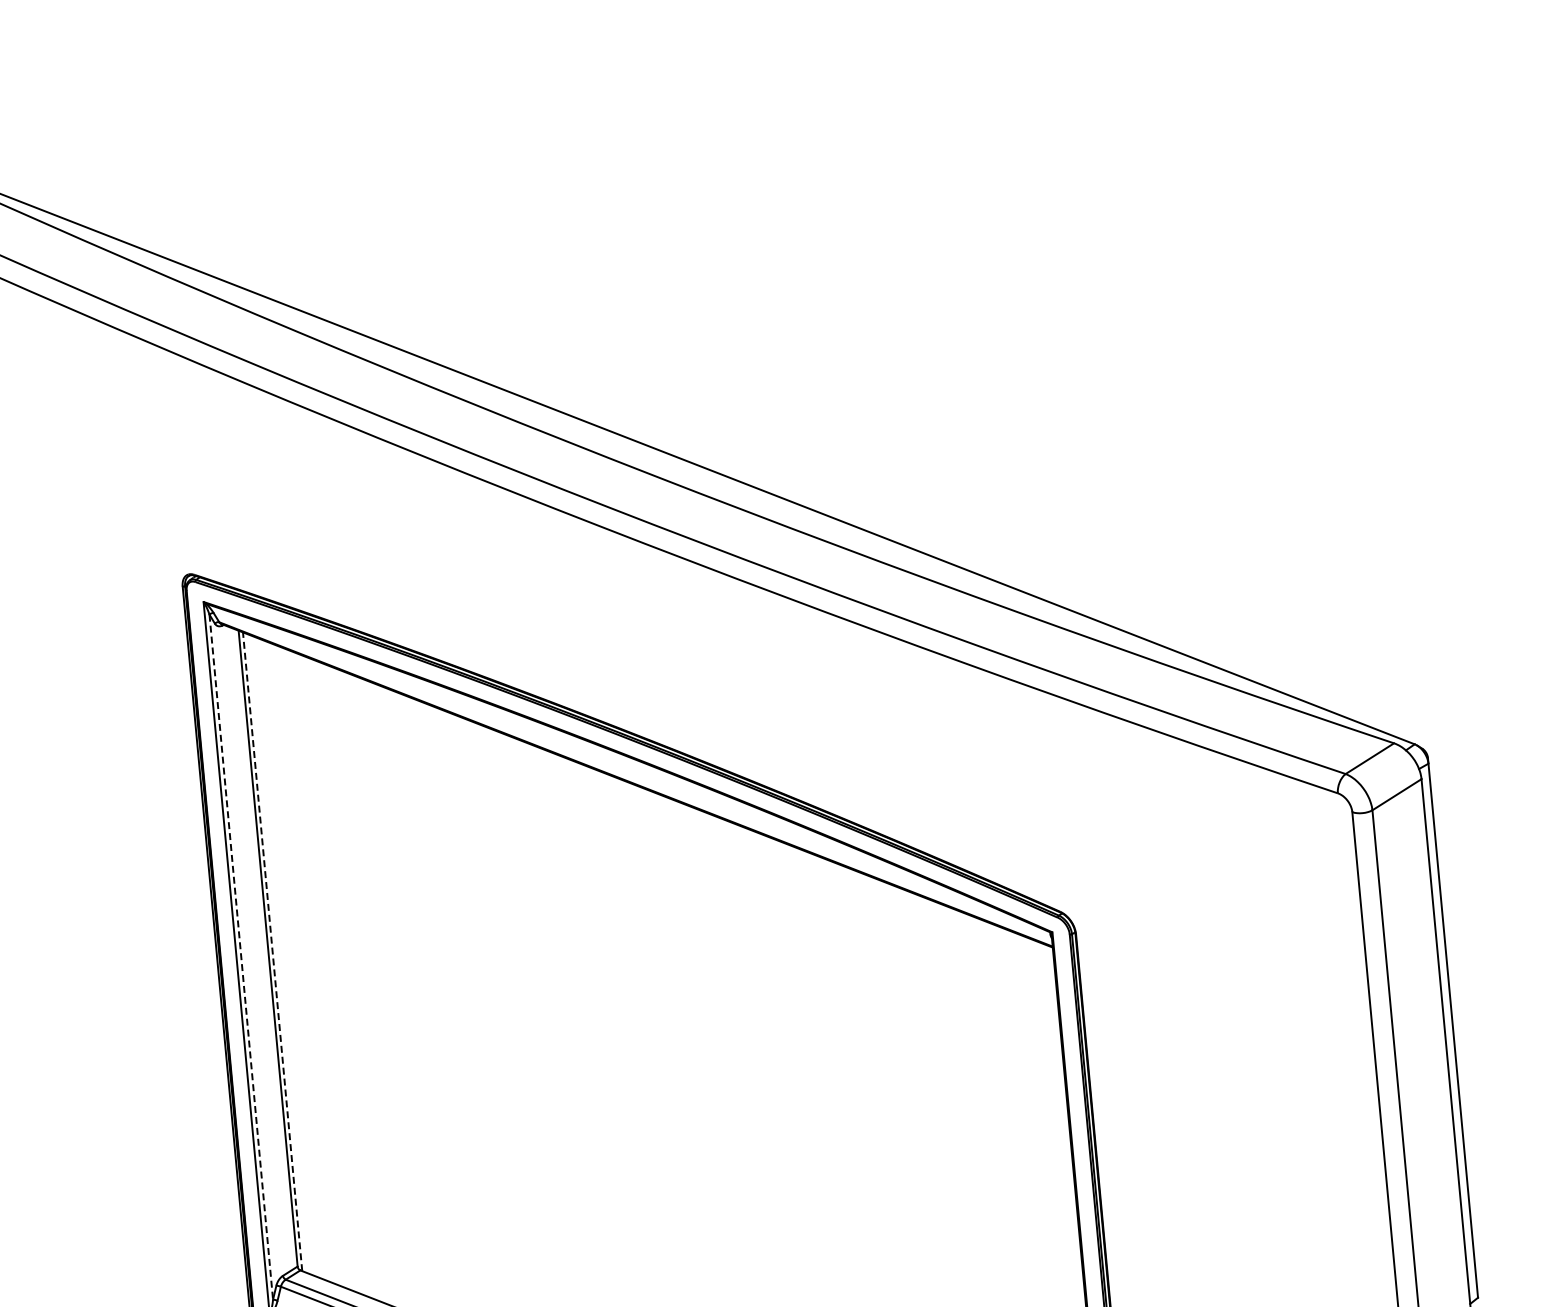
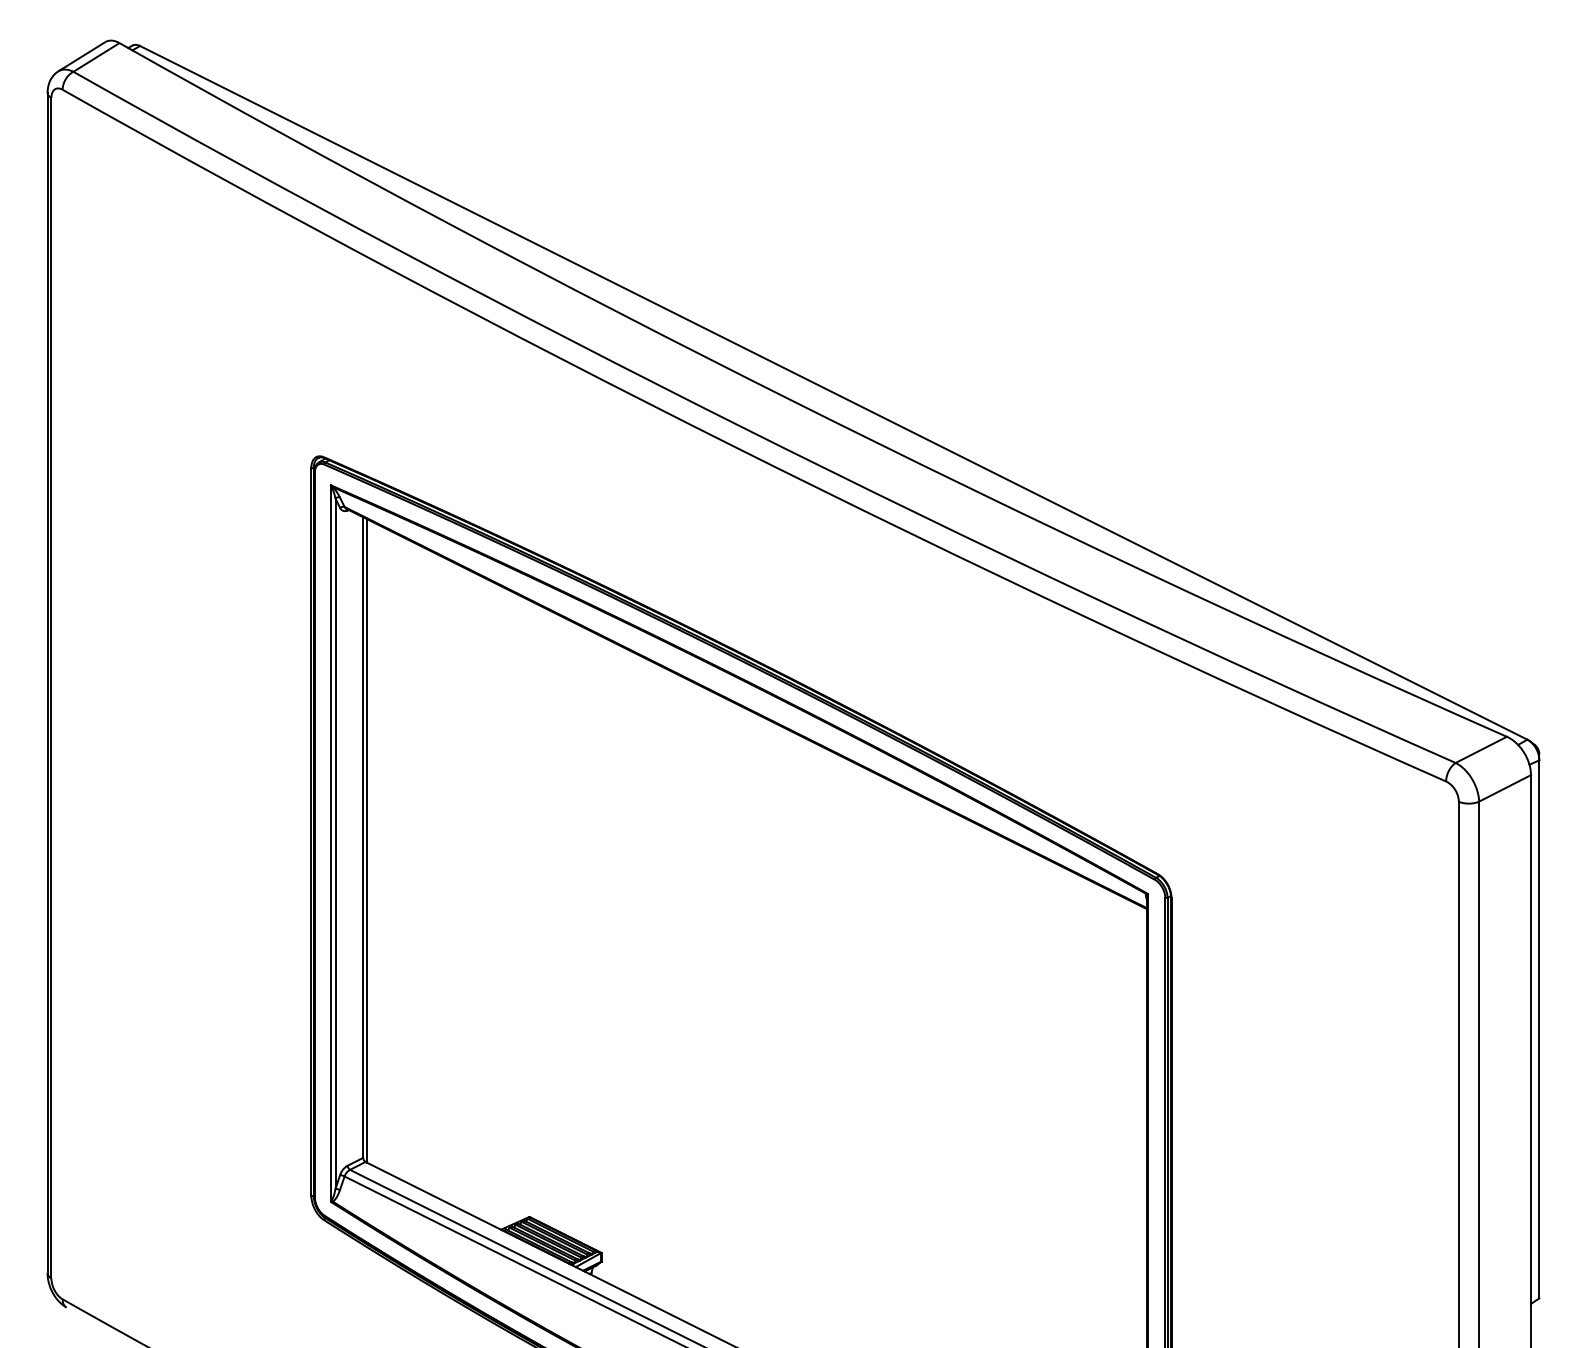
line: (272, 952) -> (367, 841), dashed -> solid
line: (241, 958) -> (335, 844), dashed -> solid

